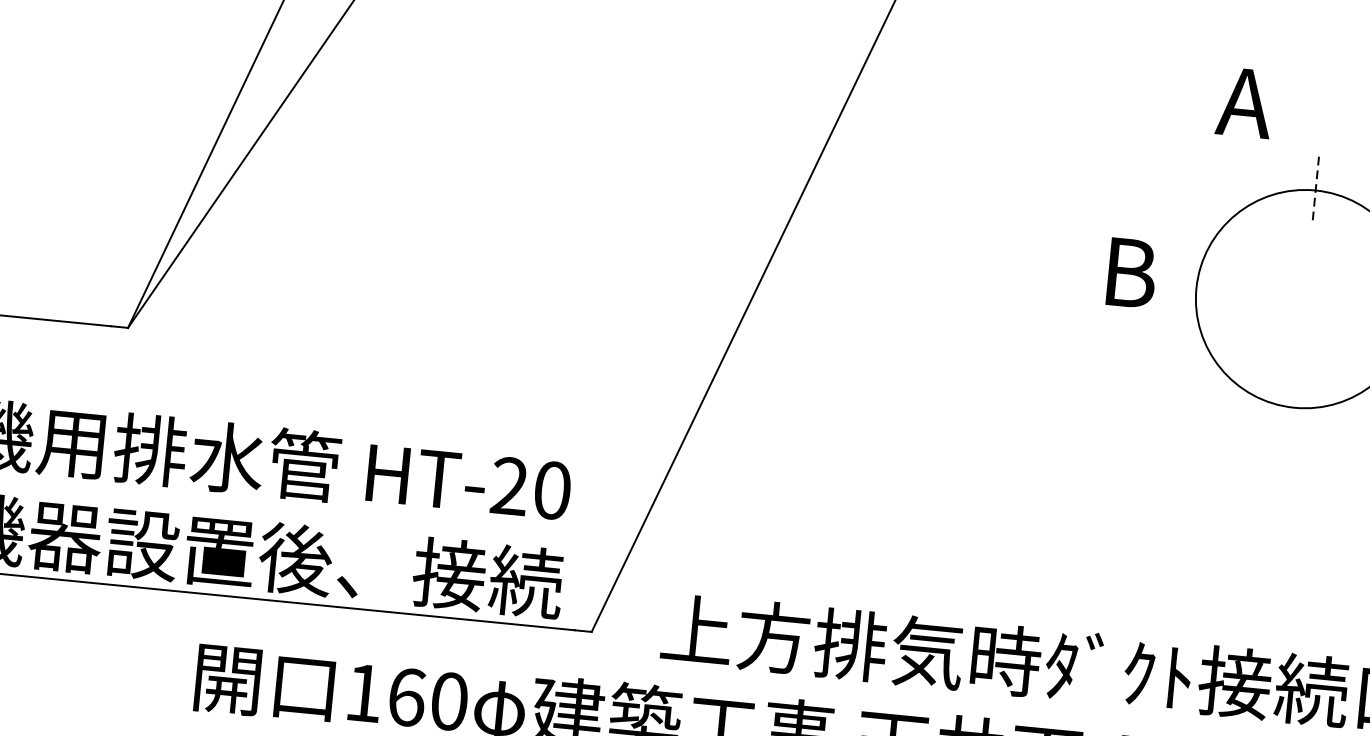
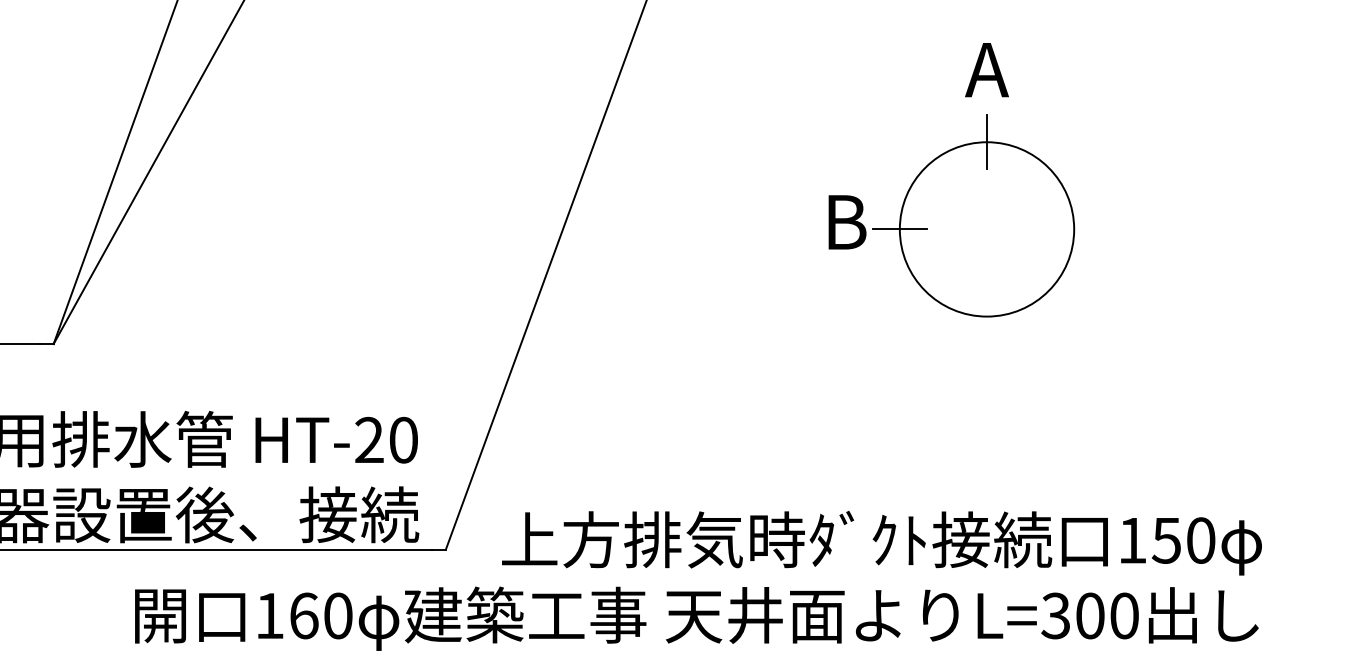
text: (1244, 103) -> (986, 70), moved
line: (1316, 190) -> (987, 142), dashed -> solid
line: (1195, 288) -> (899, 229), added

